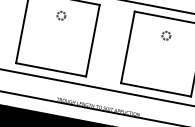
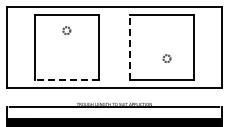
circle: (165, 35) -> (166, 58), moved
line: (128, 46) -> (130, 46), solid -> dashed
line: (50, 69) -> (66, 79), solid -> dashed

